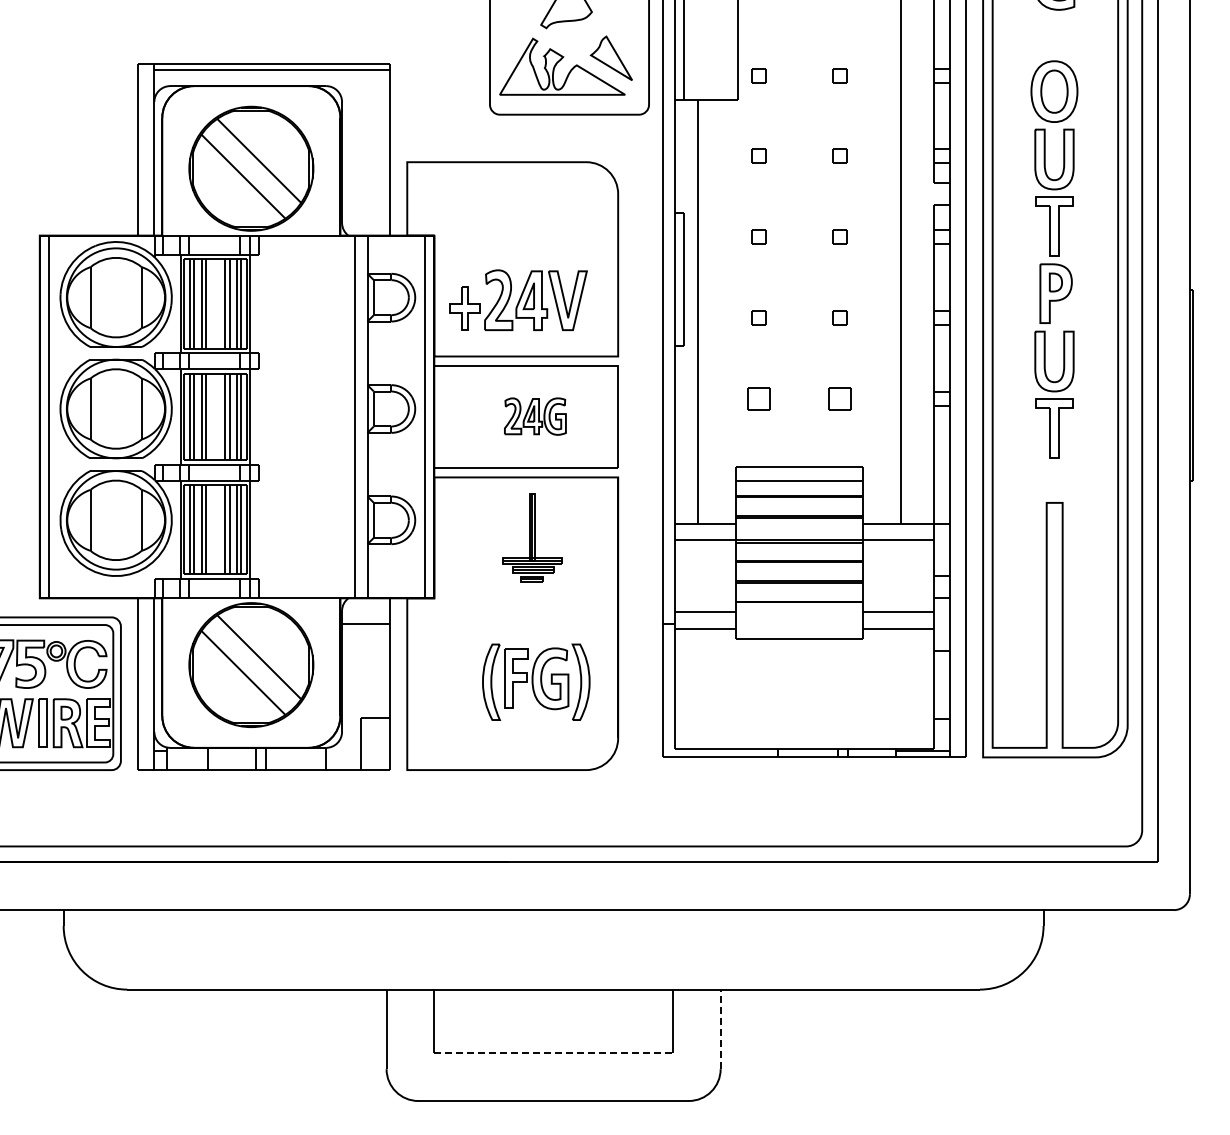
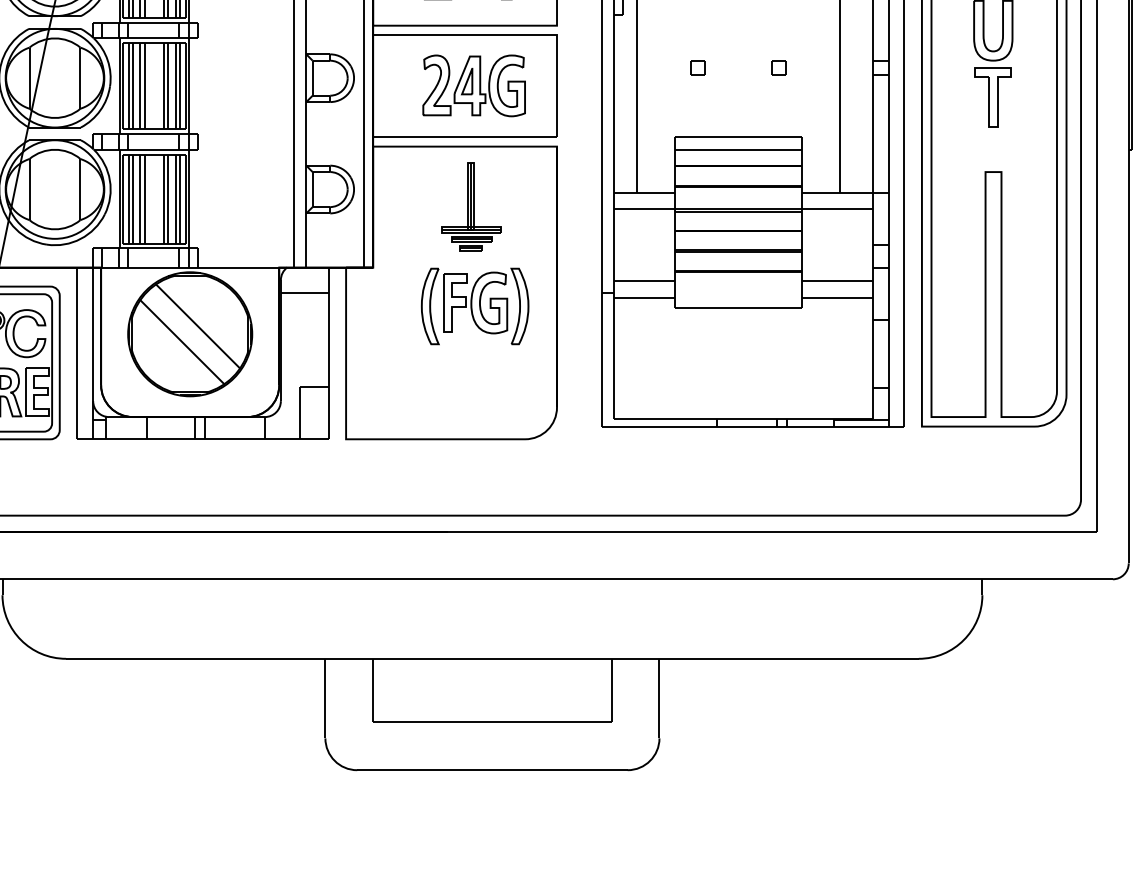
part: (758, 398) -> (697, 67), size x0.62
part: (839, 398) -> (778, 67), size x0.62
part: (535, 416) -> (474, 85), size x1.67
part: (536, 681) -> (475, 305), moved
line: (720, 1029) -> (659, 698), dashed -> solid
line: (554, 1053) -> (493, 722), dashed -> solid

